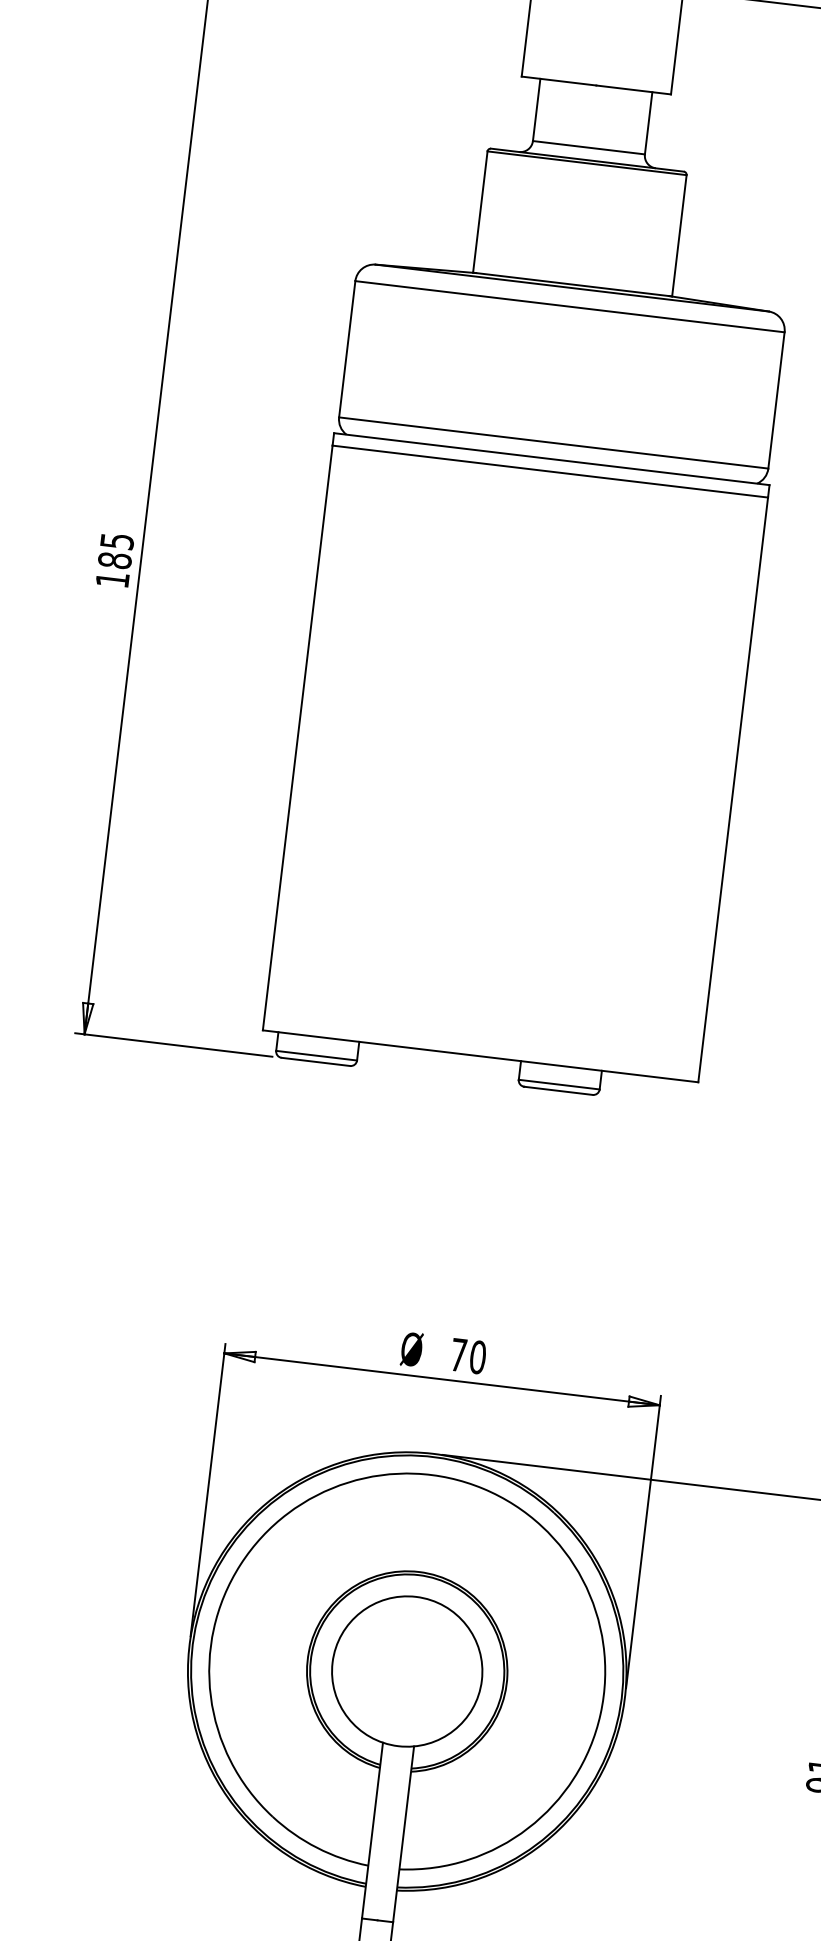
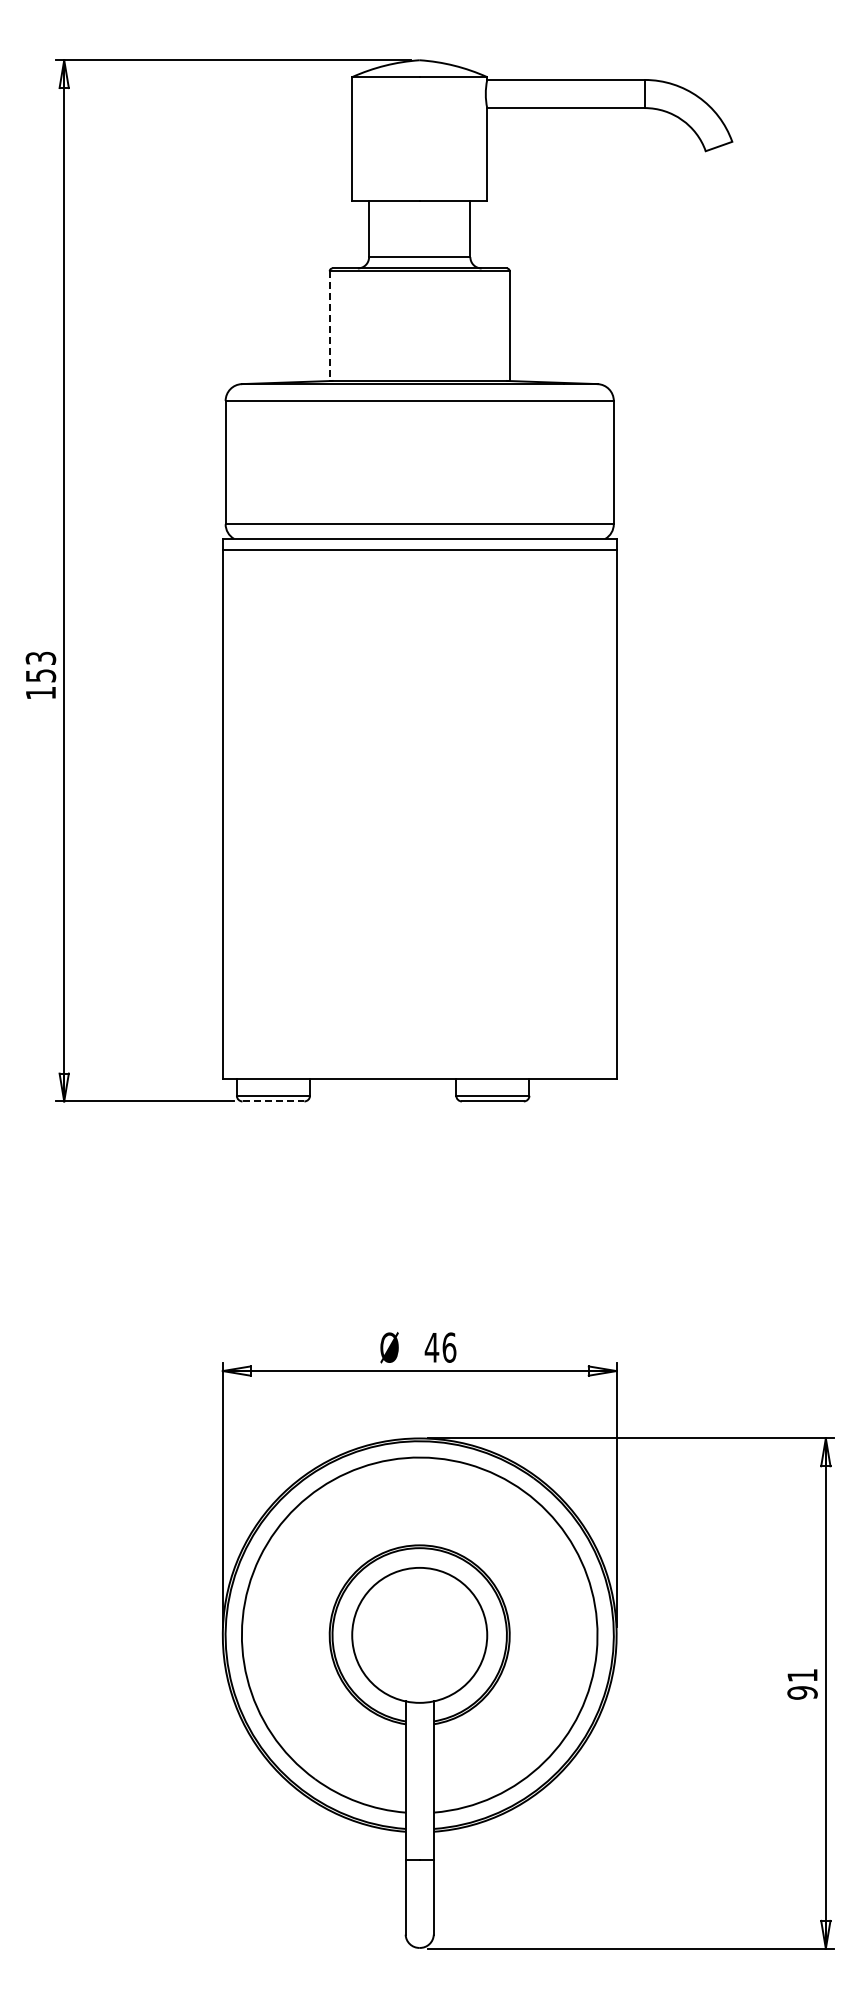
line: (480, 212) -> (329, 326), solid -> dashed
text: (115, 550) -> (40, 666), 185 -> 153
line: (315, 1061) -> (273, 1101), solid -> dashed
text: (468, 1356) -> (440, 1347), 70 -> 46

